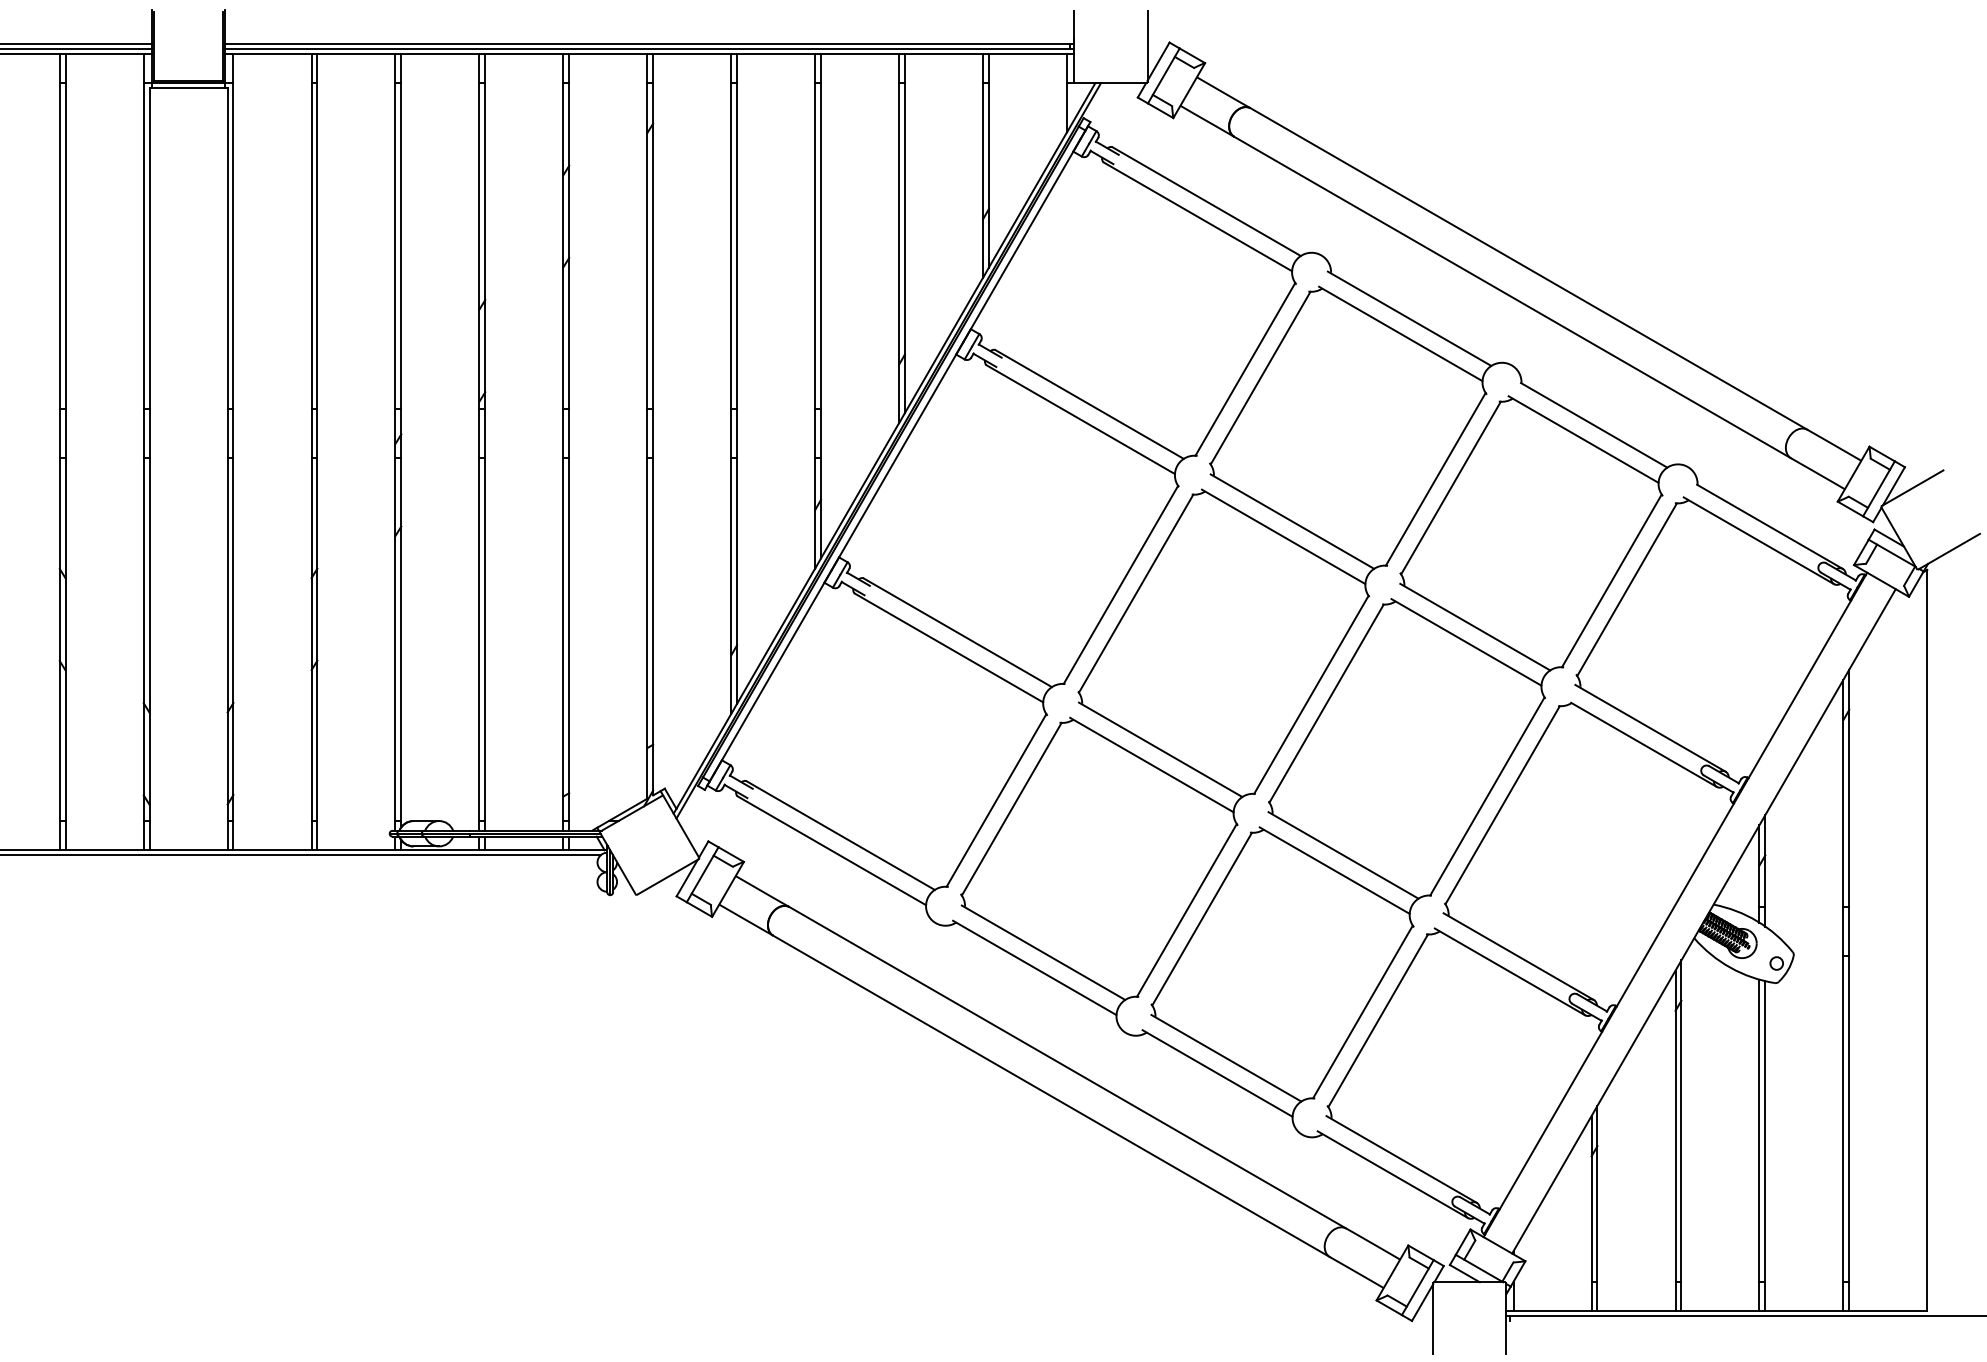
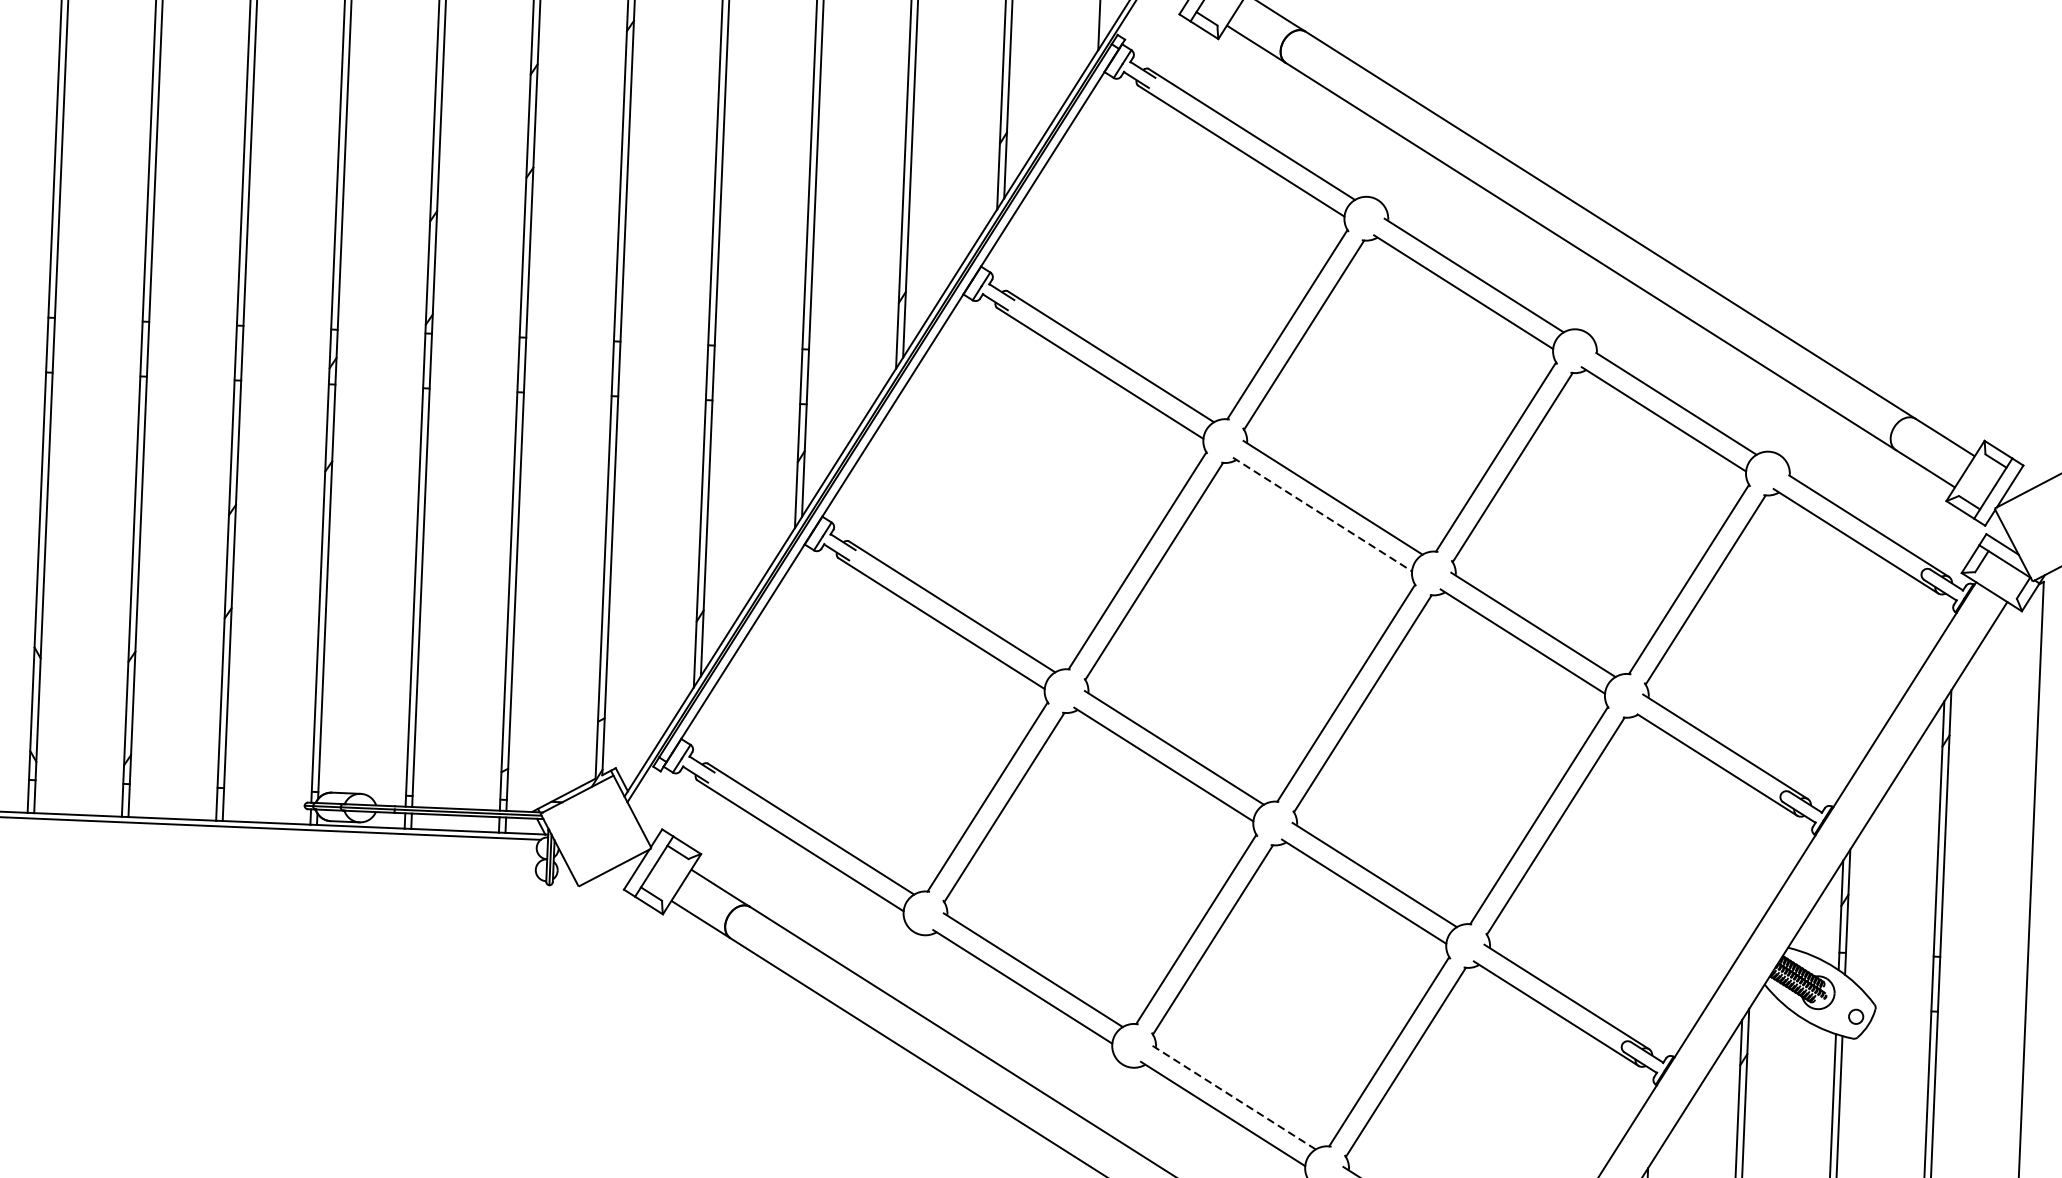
line: (1284, 537) -> (1323, 515), solid -> dashed
line: (1226, 1058) -> (1233, 1097), solid -> dashed

